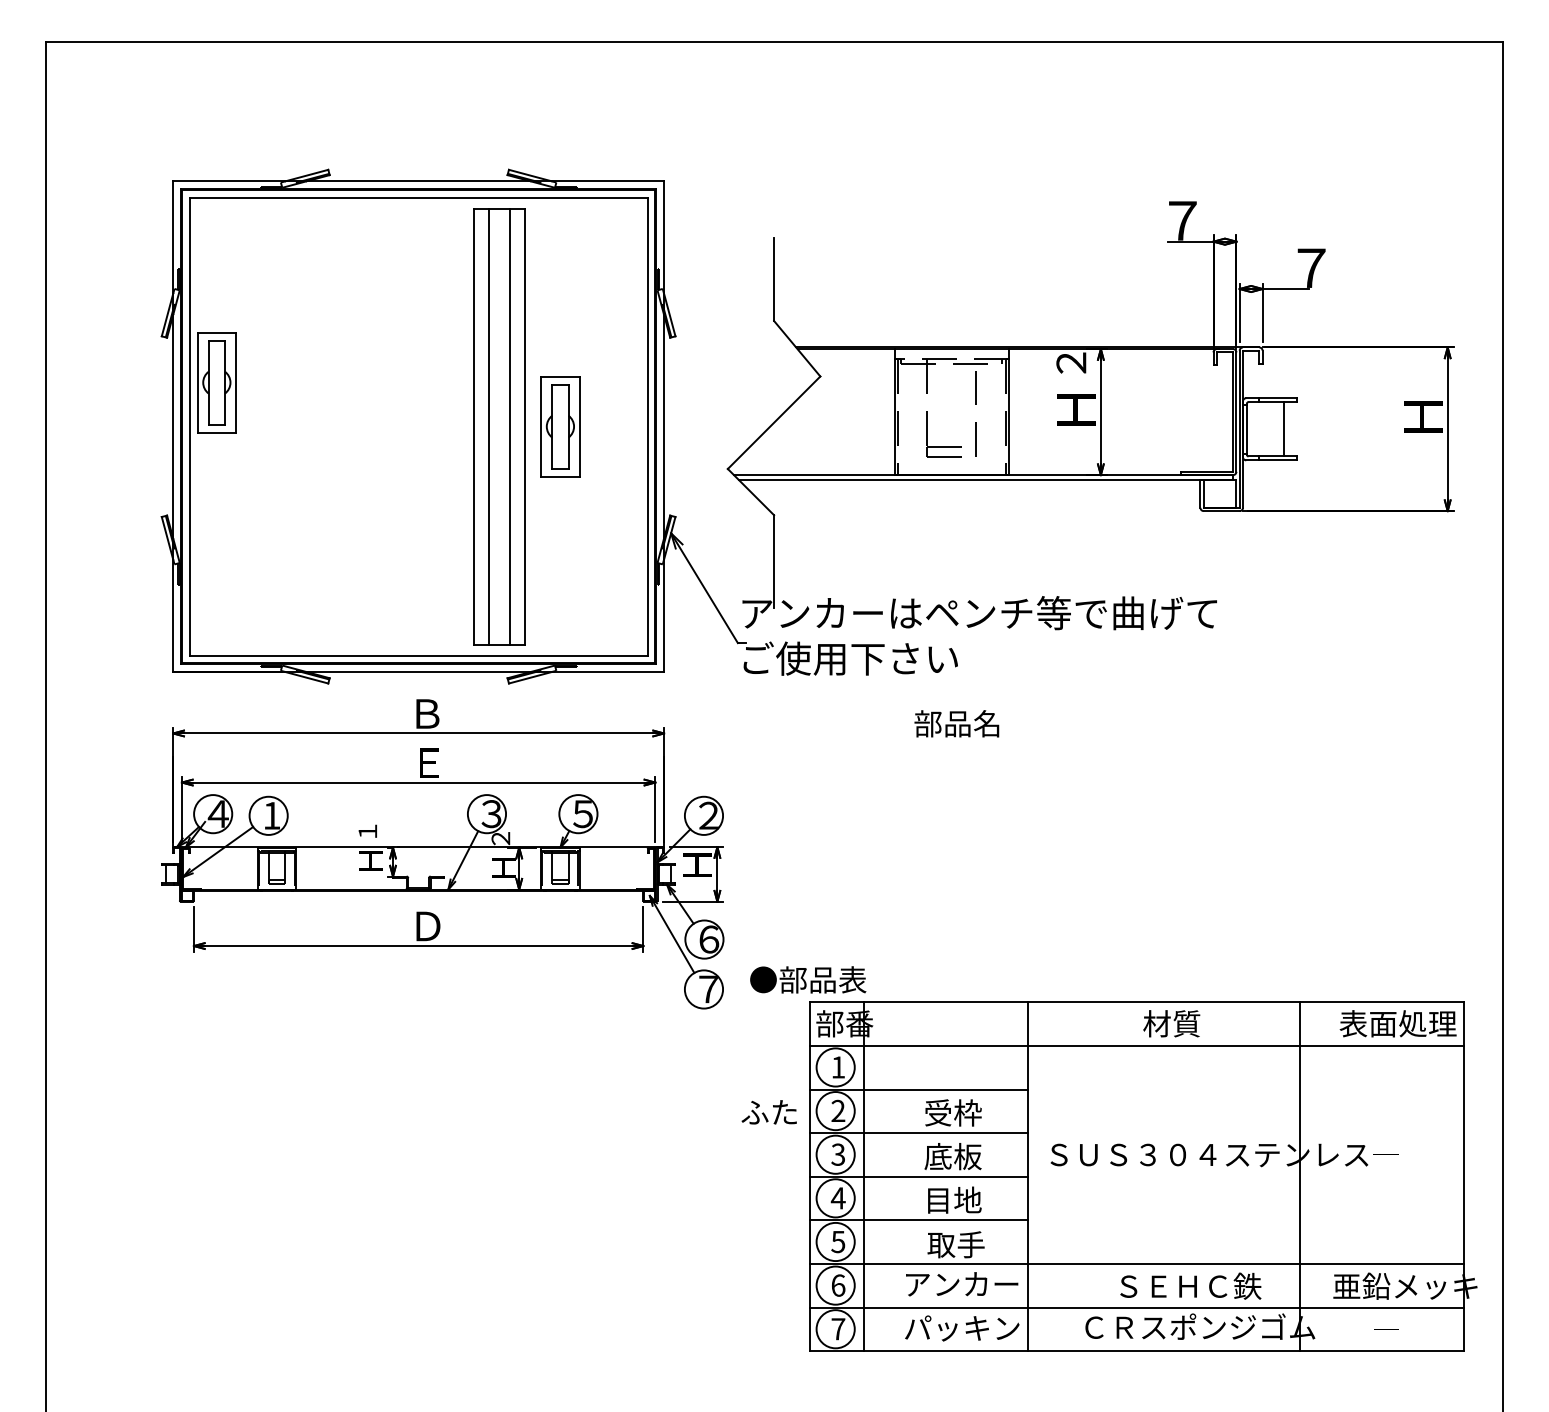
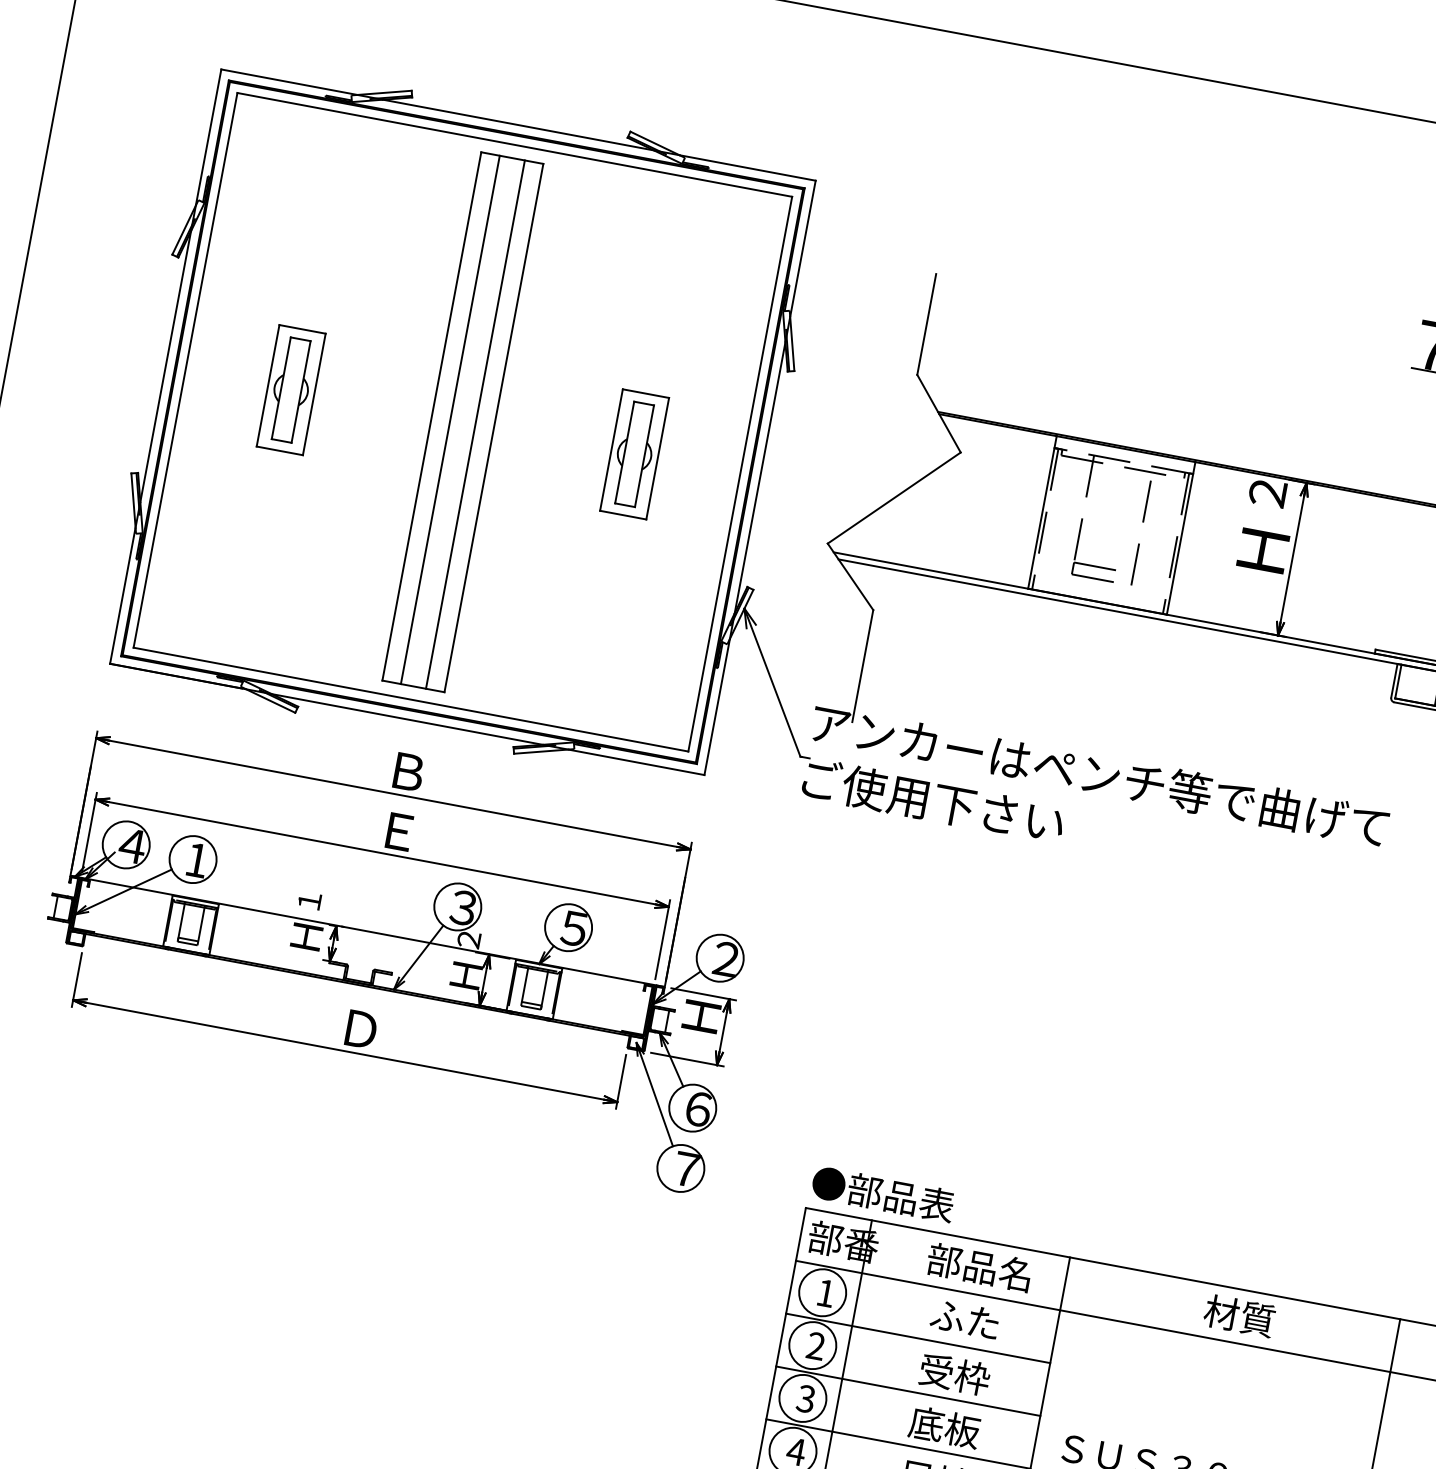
part: (216, 382) -> (290, 389), moved
part: (499, 426) -> (462, 422), moved
text: (956, 723) -> (978, 1266), moved
text: (808, 979) -> (883, 1193), moved
text: (768, 1112) -> (964, 1319), moved

